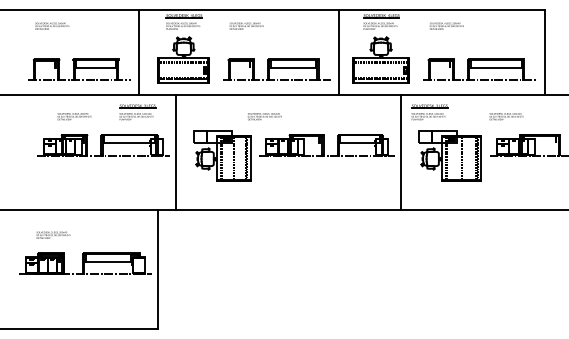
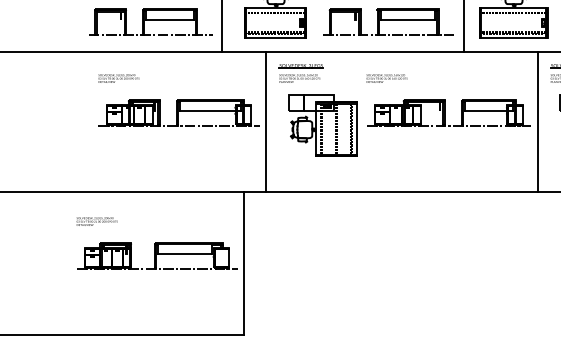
part: (137, 112) -> (300, 73), moved
text: (74, 116) -> (118, 78), moved
text: (264, 116) -> (386, 78), moved
text: (53, 234) -> (97, 220), moved

